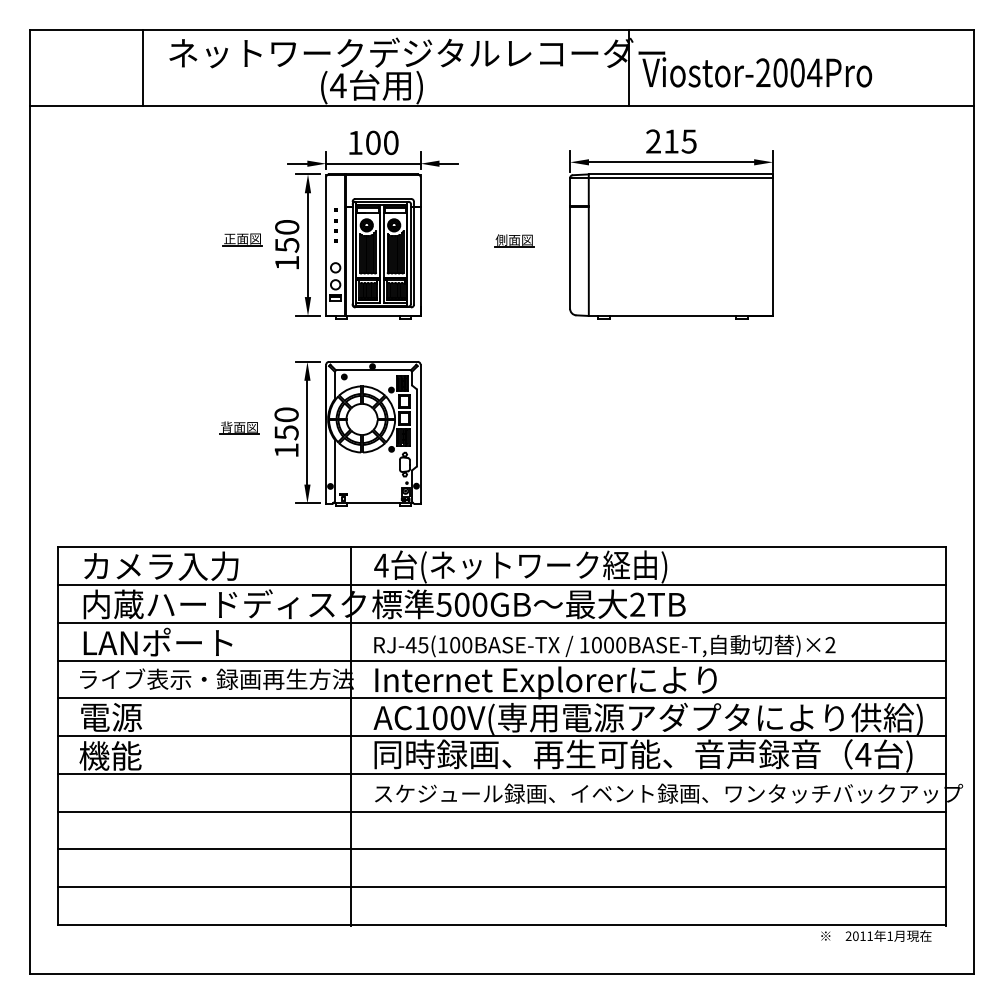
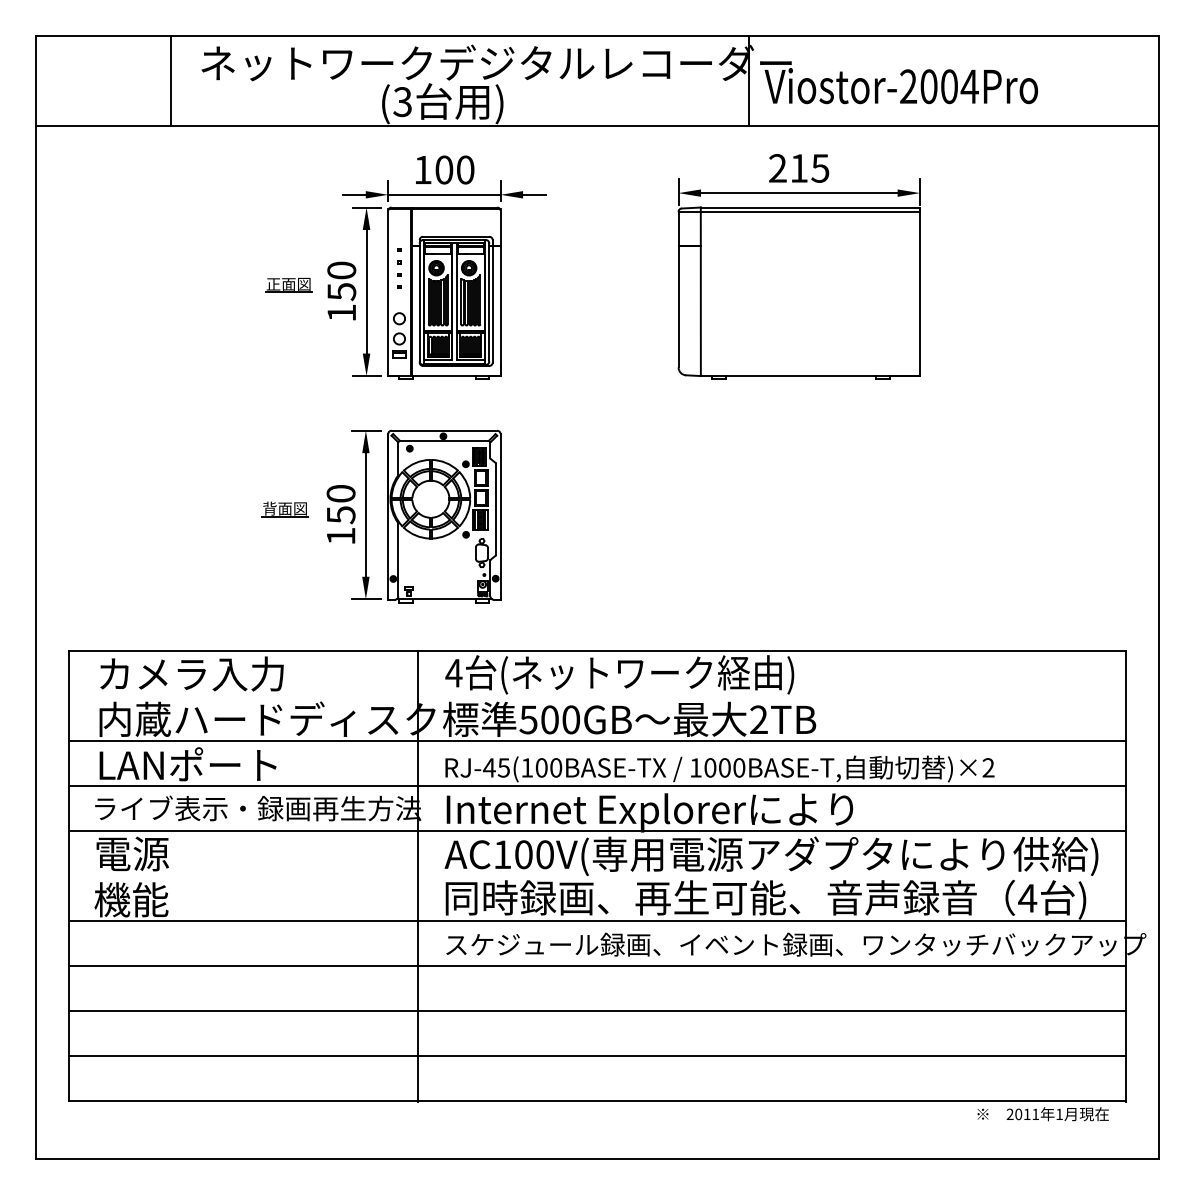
text: (338, 85) -> (402, 101), (4 -> (3
part: (514, 240) -> (612, 286), removed
line: (501, 585) -> (596, 696), removed
line: (501, 736) -> (596, 876), removed

